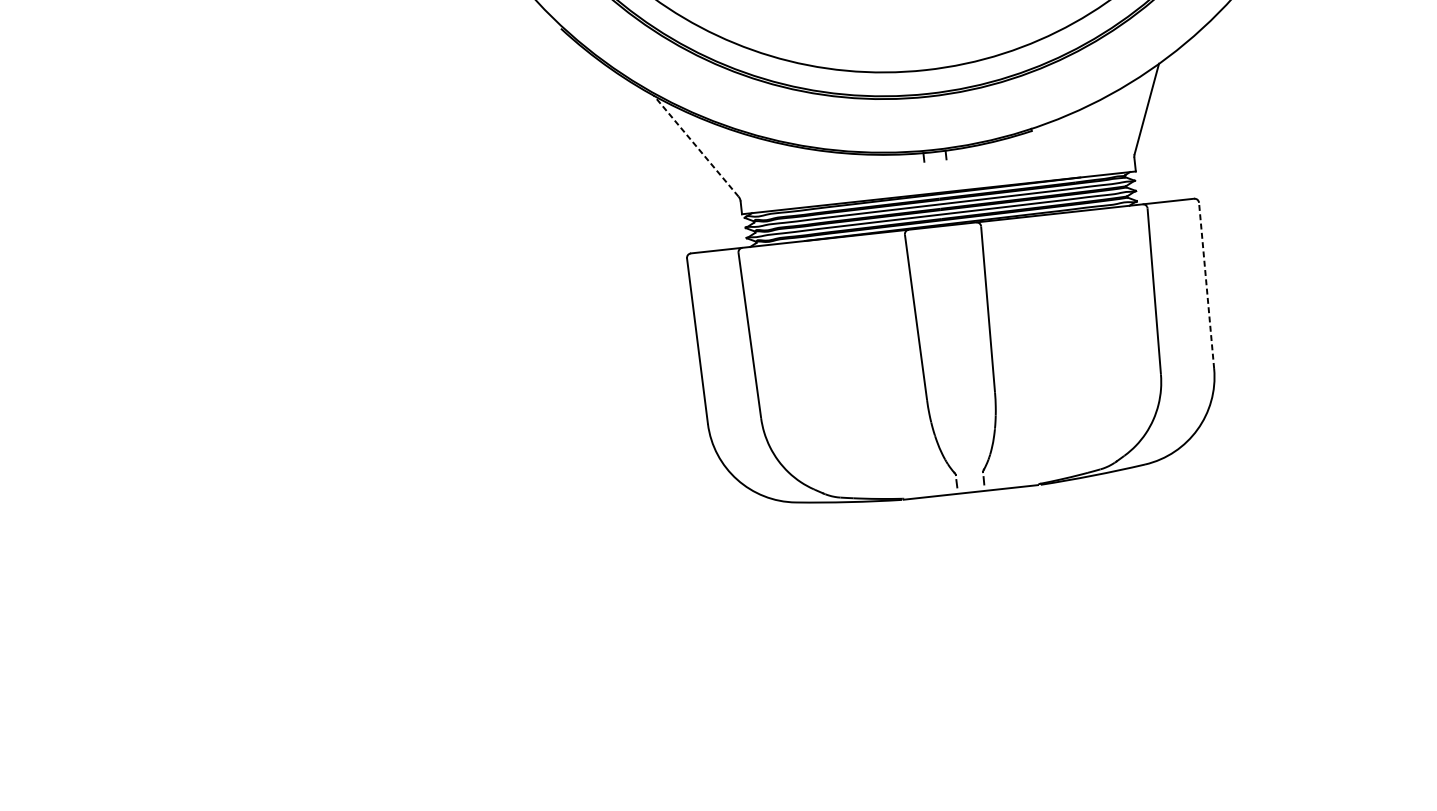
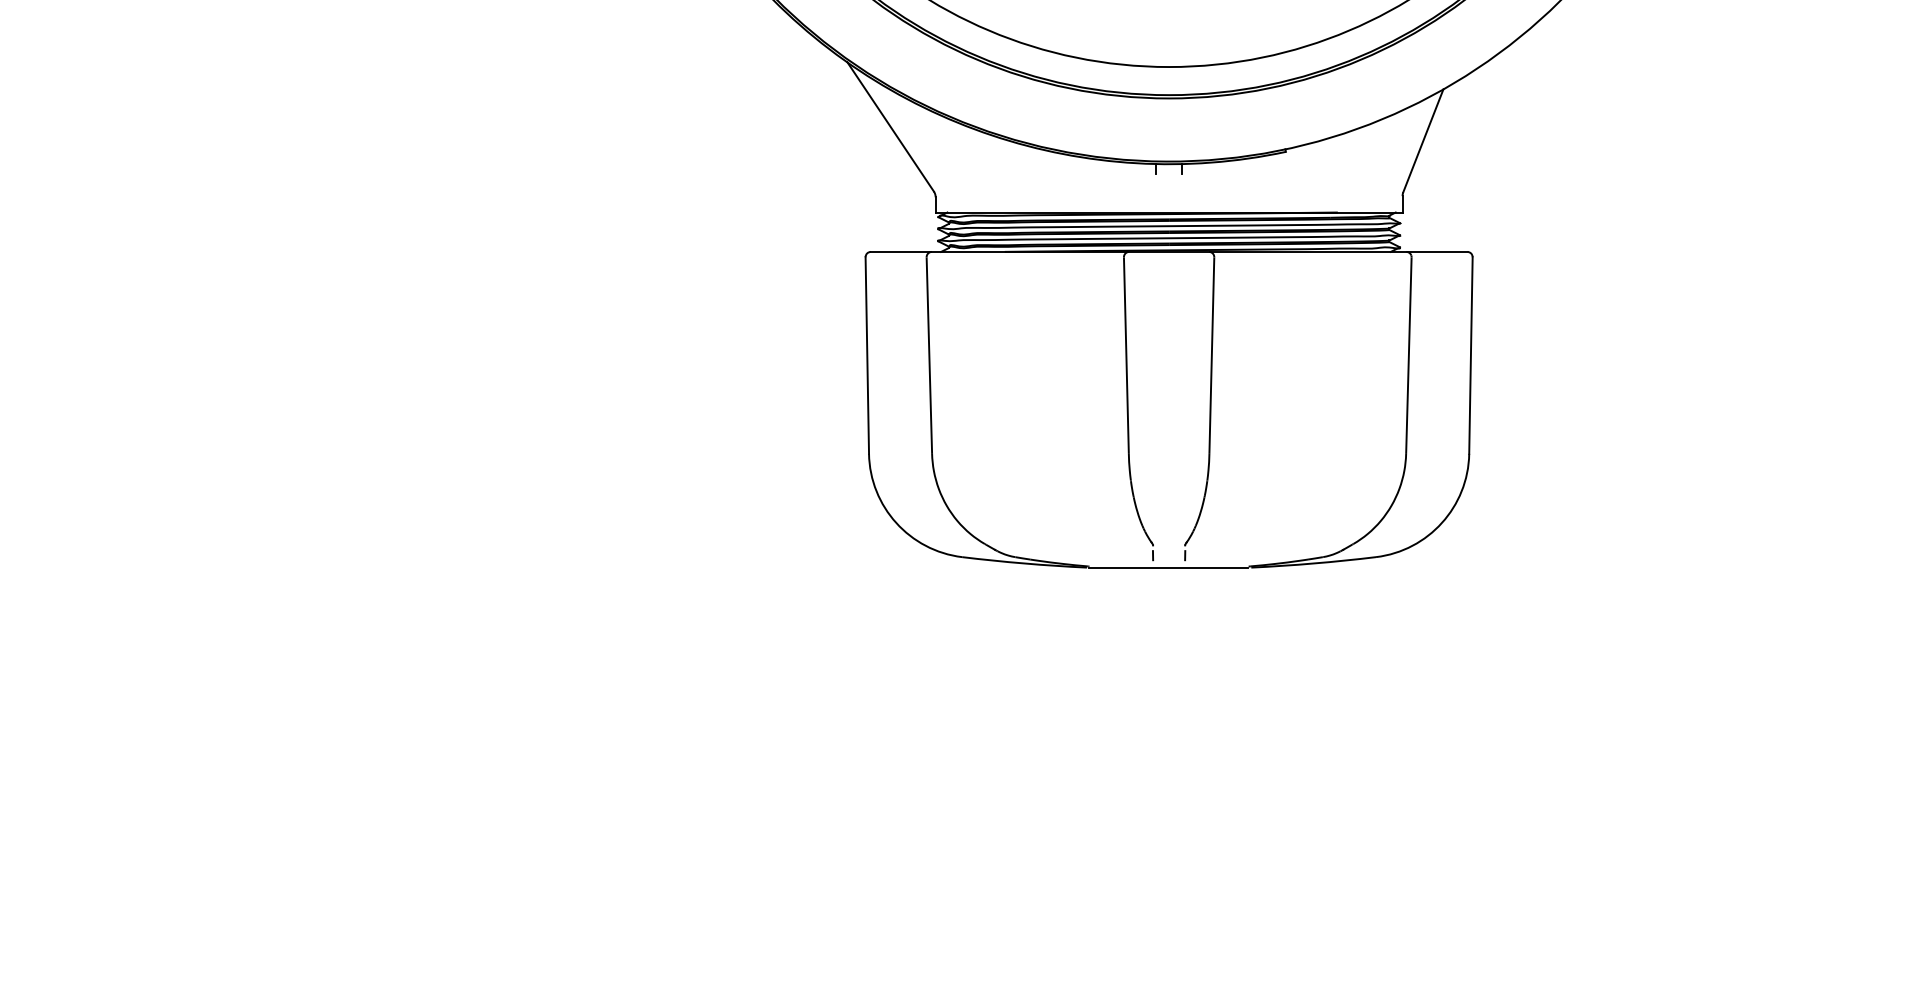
line: (696, 145) -> (890, 126), dashed -> solid
line: (1206, 285) -> (1470, 355), dashed -> solid

